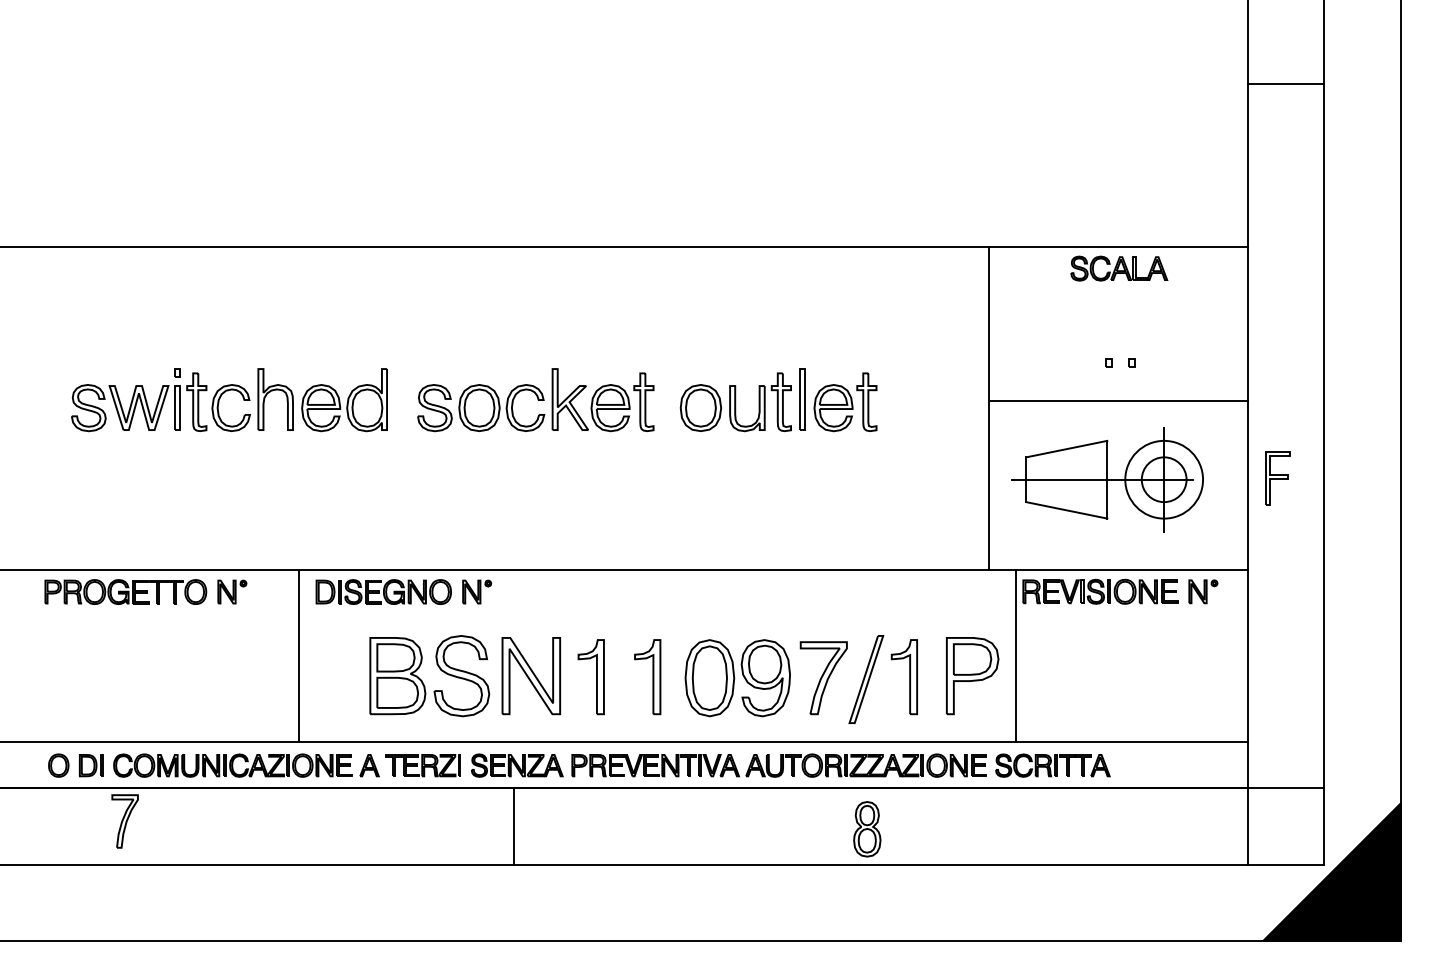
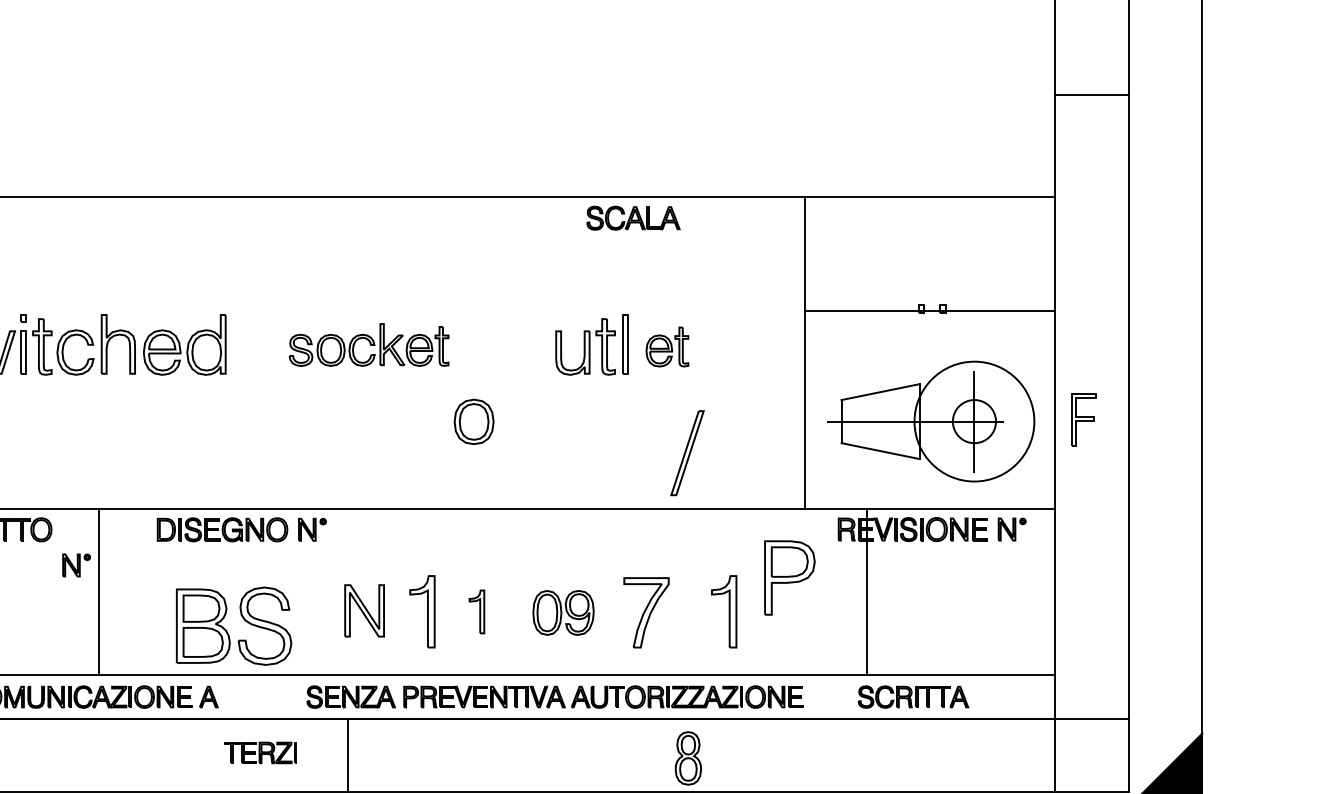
line: (1286, 83) -> (1092, 94), moved
part: (1119, 268) -> (633, 218), moved
part: (535, 400) -> (368, 345), size x0.7
line: (1118, 400) -> (930, 310), moved
part: (845, 402) -> (667, 347), size x0.7
part: (700, 407) -> (473, 421), moved
circle: (1164, 479) -> (974, 421), size x1.6
part: (232, 591) -> (76, 564), moved
line: (298, 656) -> (98, 591), moved
line: (1016, 656) -> (866, 591), moved
part: (530, 676) -> (363, 611), size x0.7
part: (972, 676) -> (789, 578), moved
part: (647, 677) -> (476, 612), size x0.6
part: (737, 678) -> (563, 613), size x0.6
part: (866, 679) -> (687, 453), moved
part: (422, 680) -> (227, 630), moved
part: (422, 765) -> (259, 752), moved
part: (1052, 765) -> (913, 696), moved

